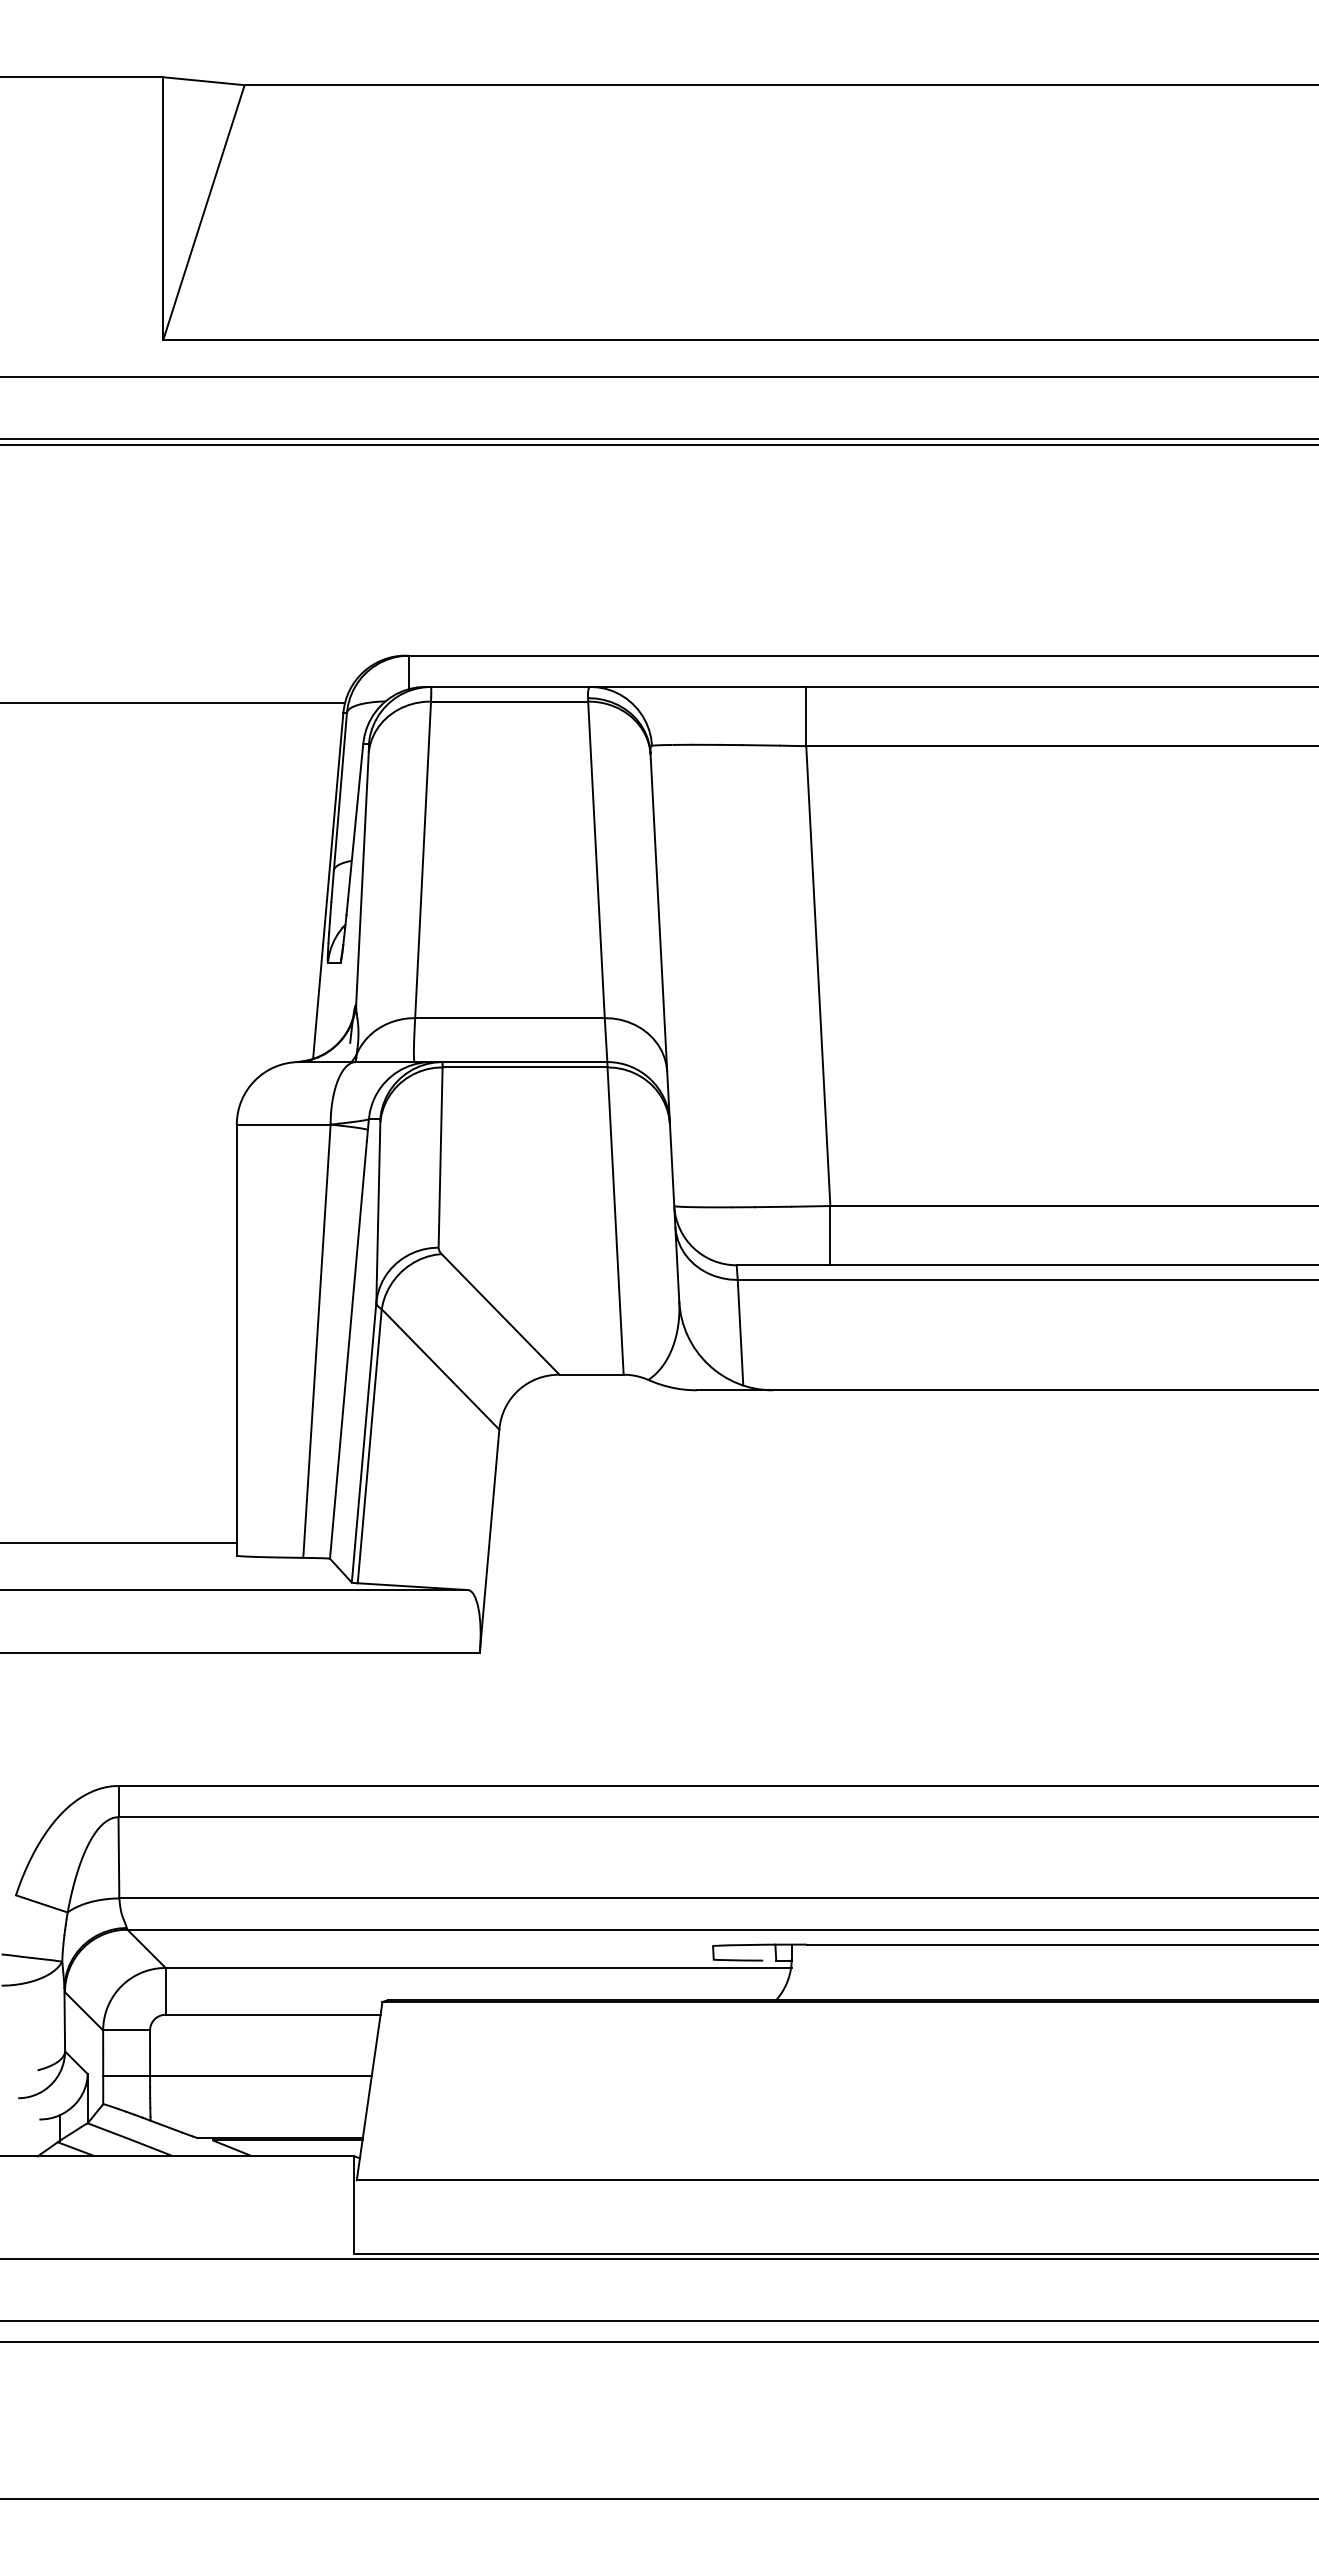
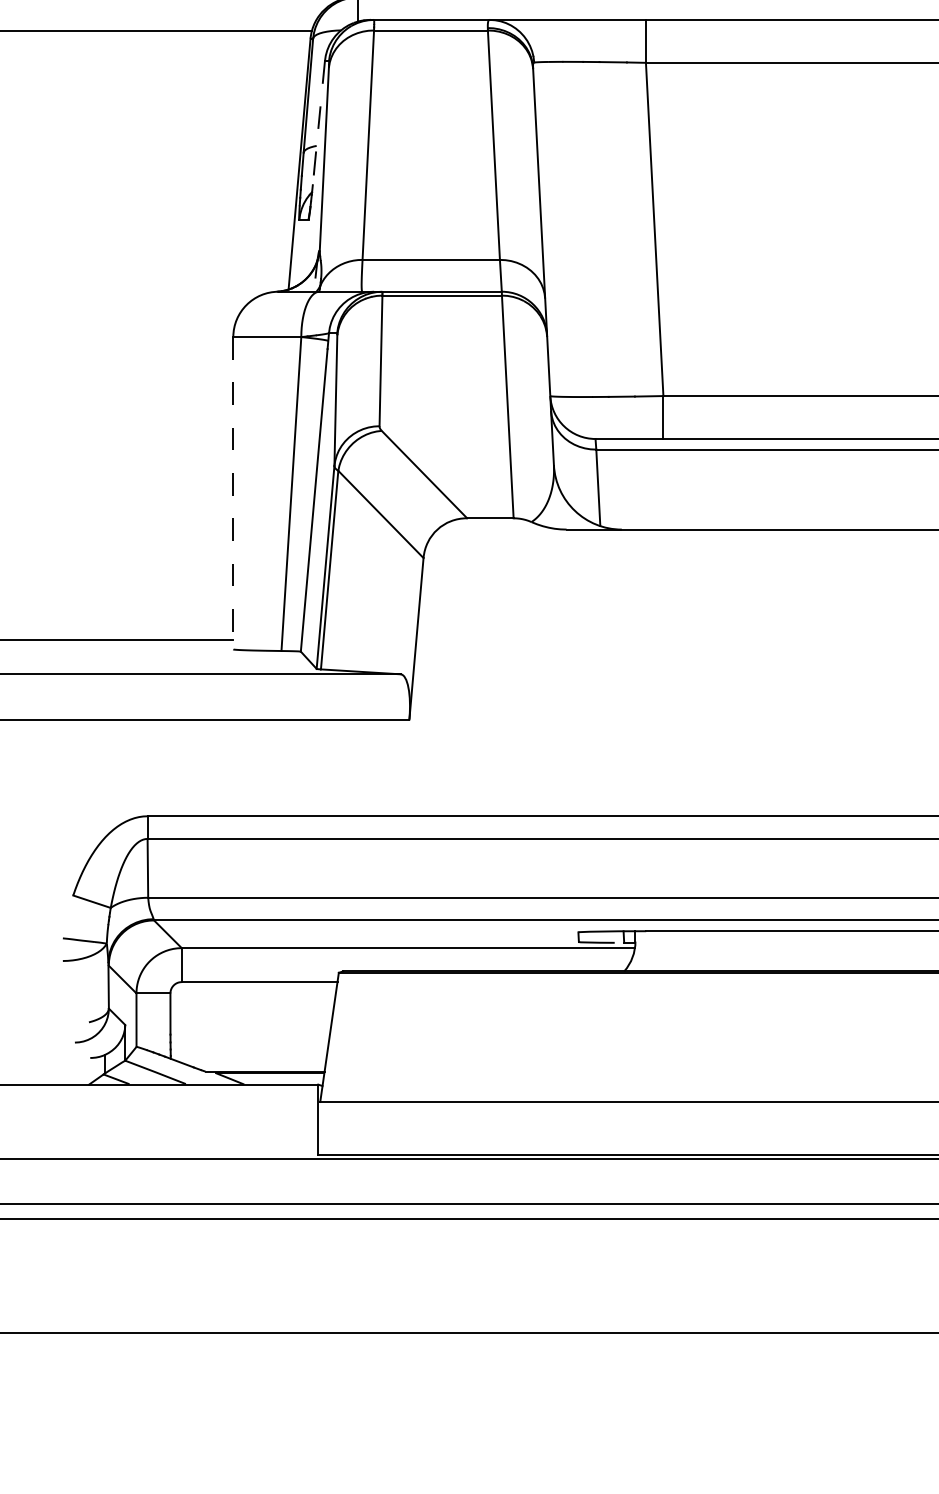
line: (354, 829) -> (318, 123), solid -> dashed
line: (236, 1340) -> (233, 493), solid -> dashed
line: (237, 2075) -> (233, 1026), removed

